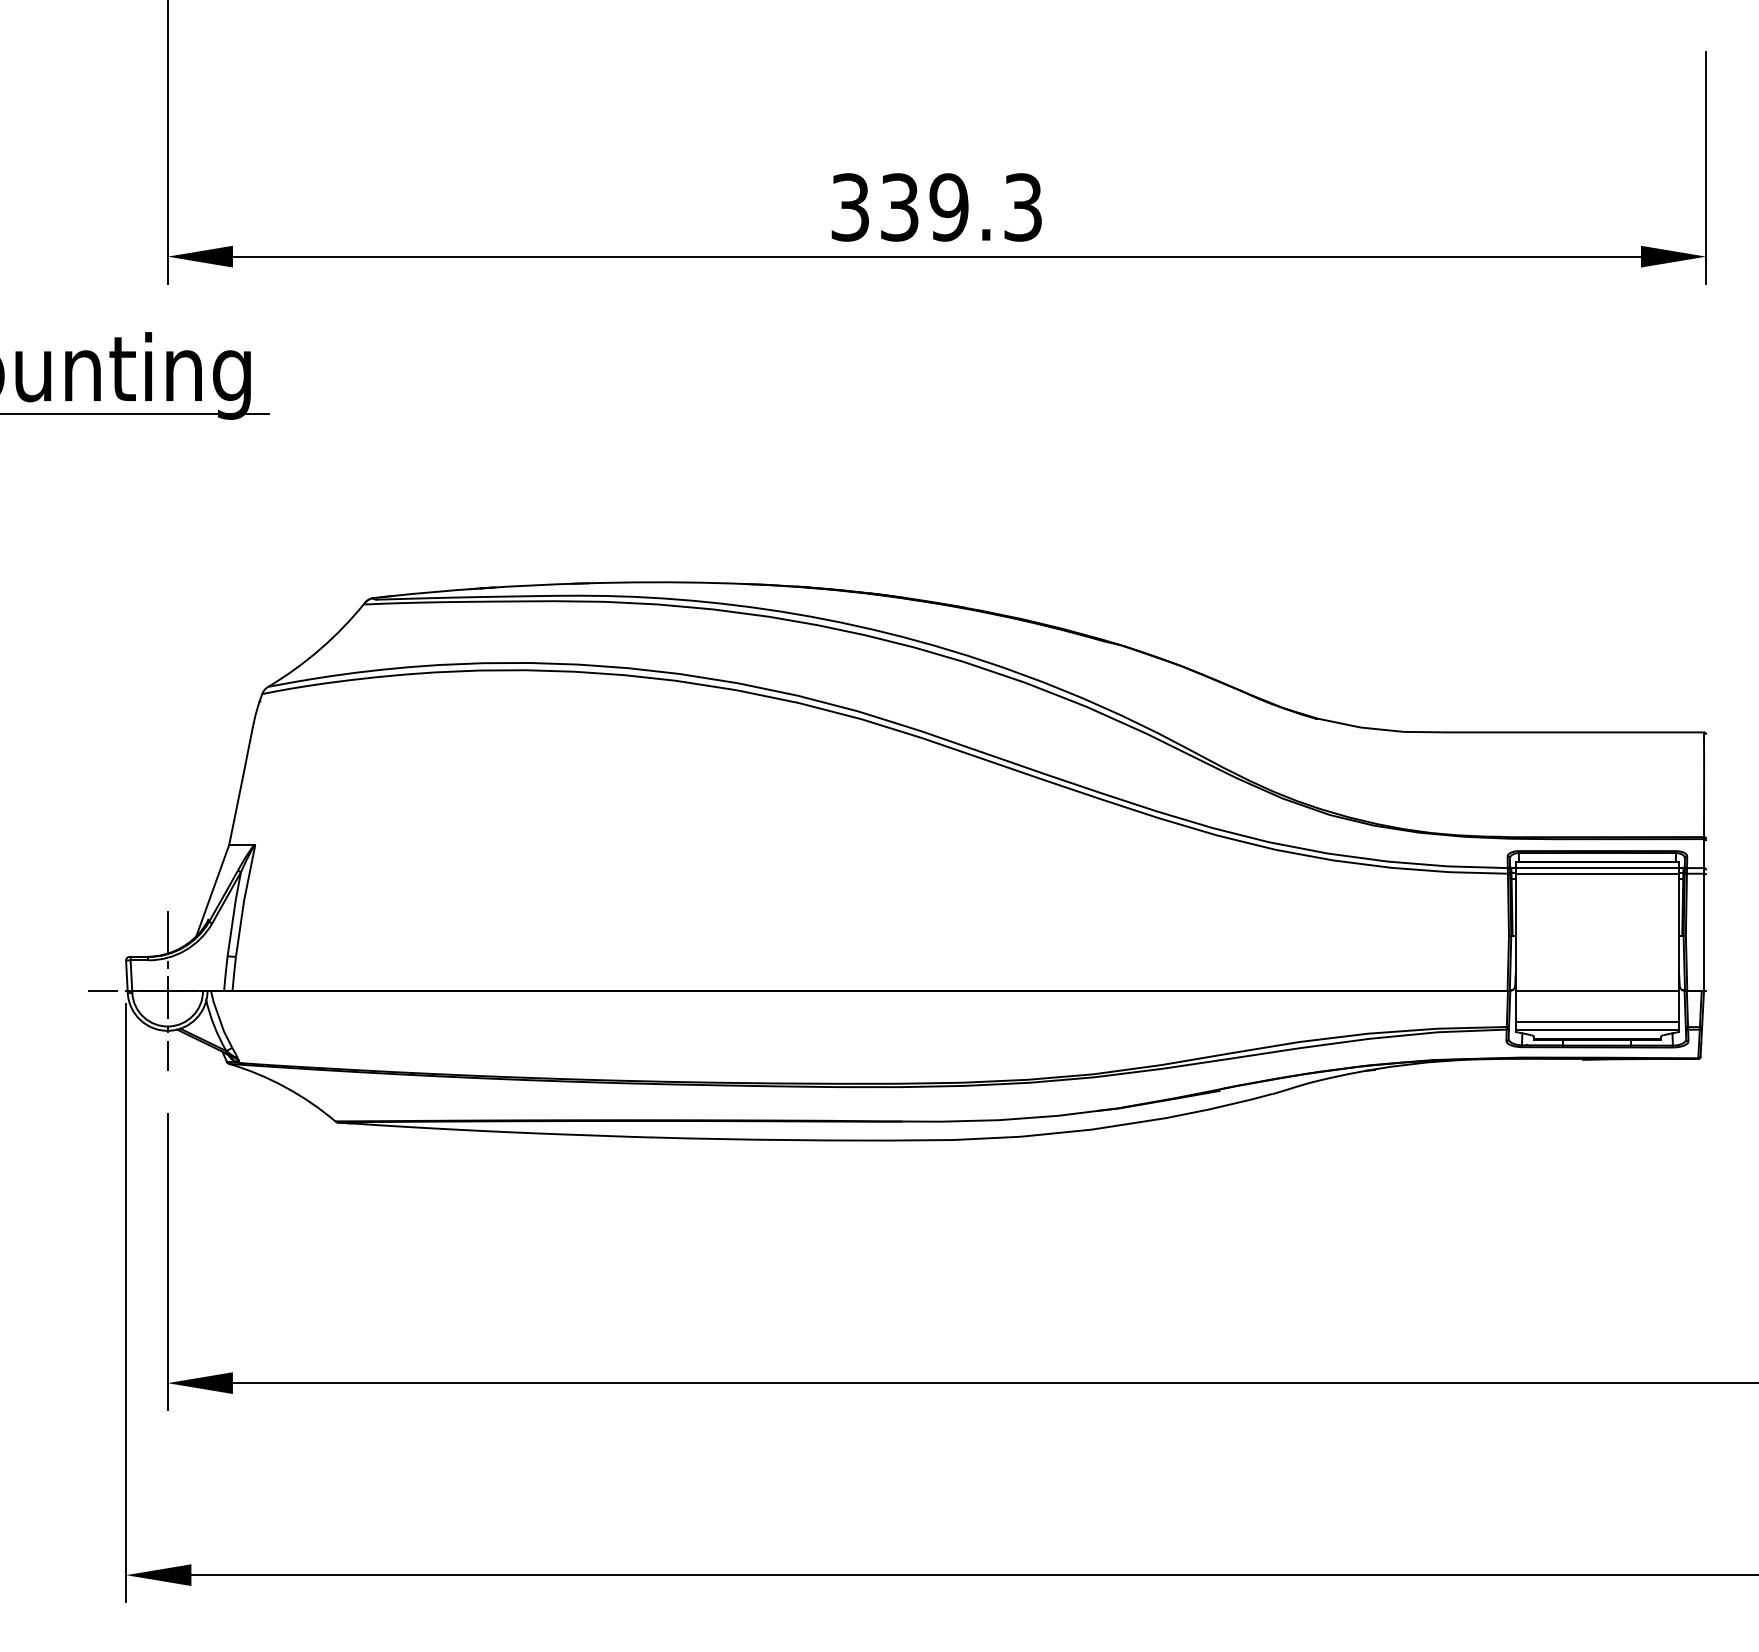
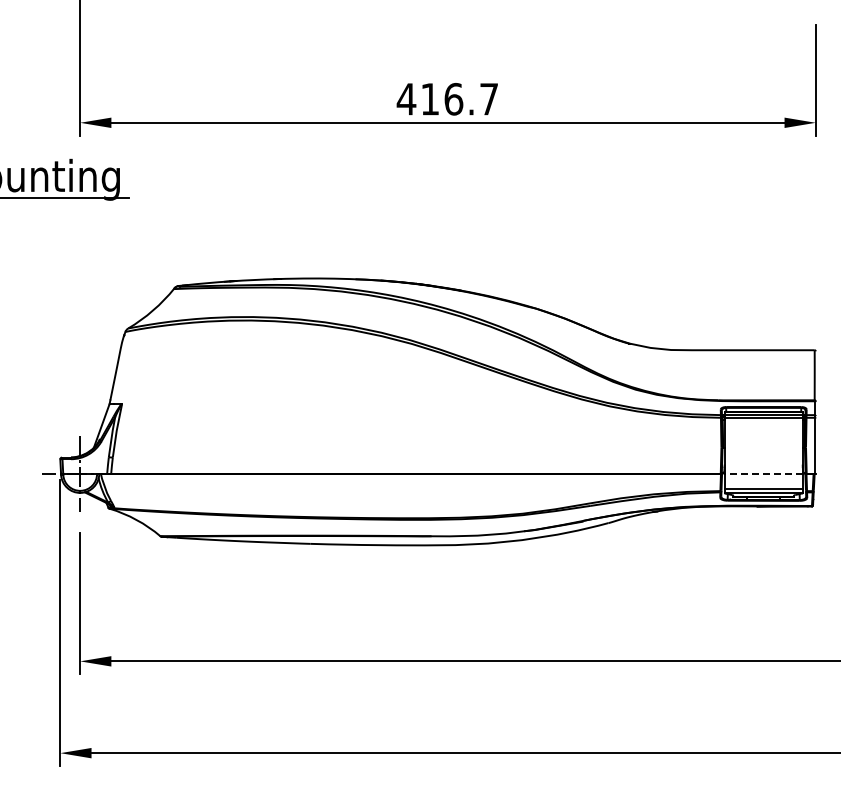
text: (935, 205) -> (447, 98), 339.3 -> 416.7
line: (1596, 990) -> (763, 473), solid -> dashed

